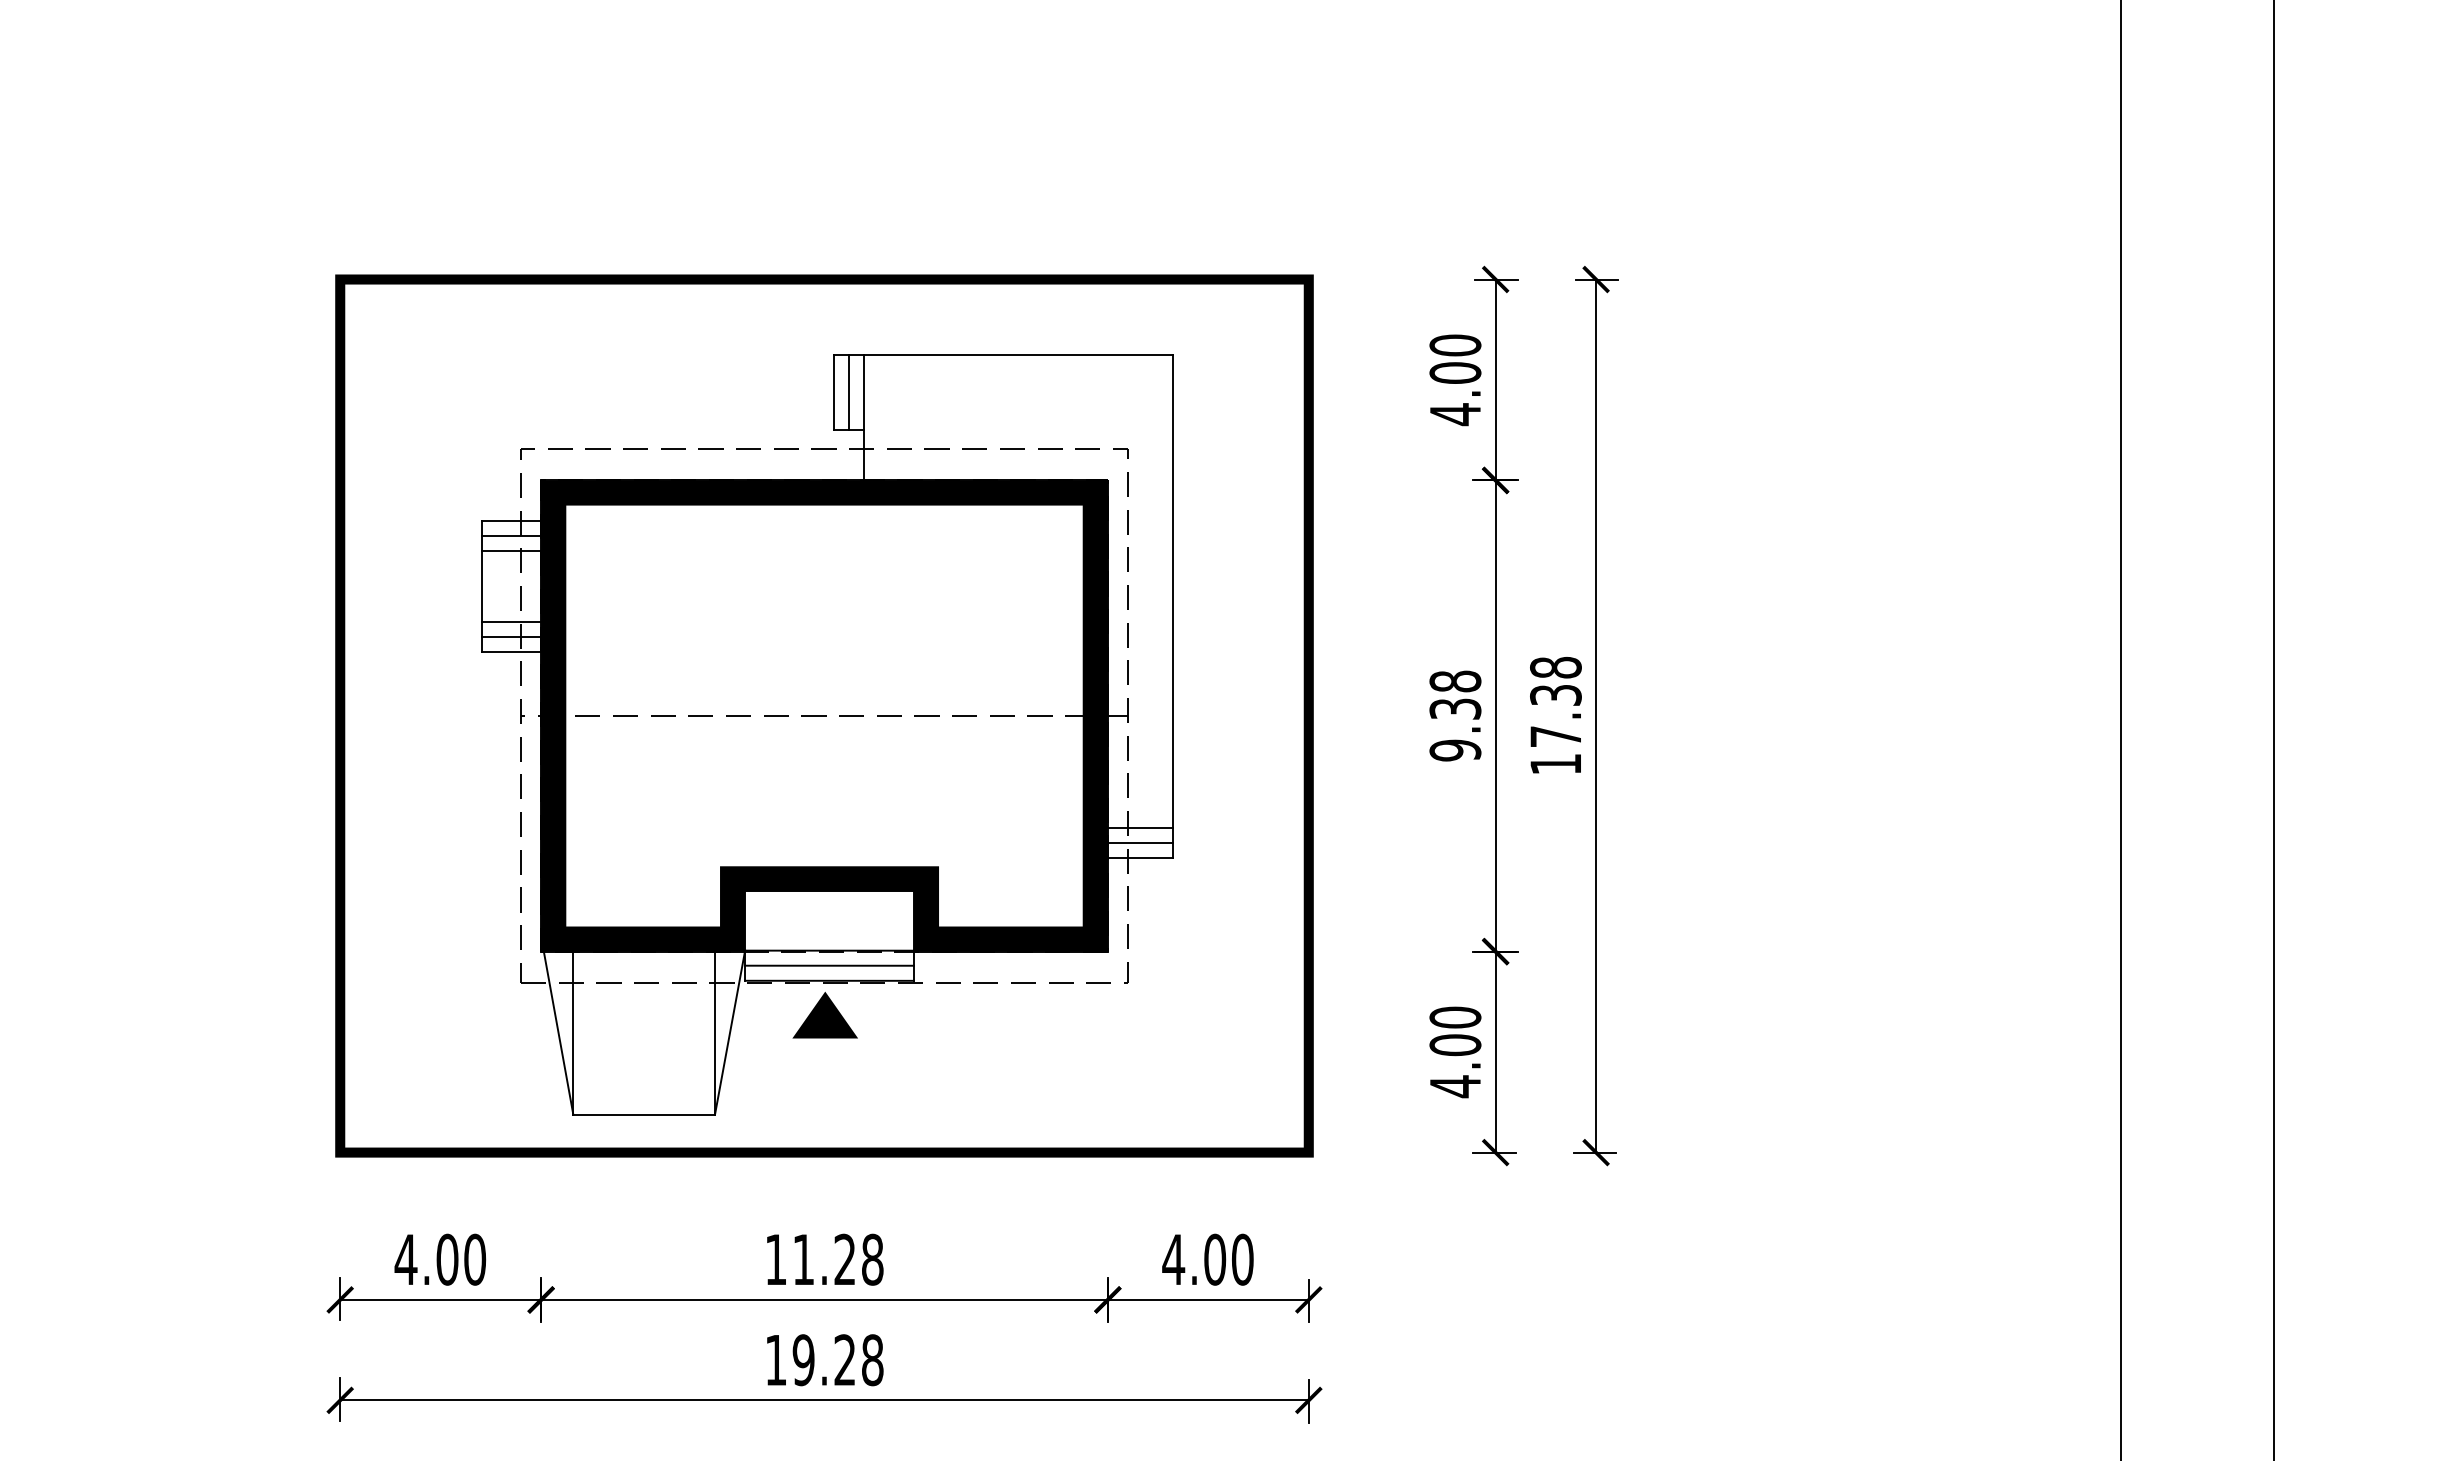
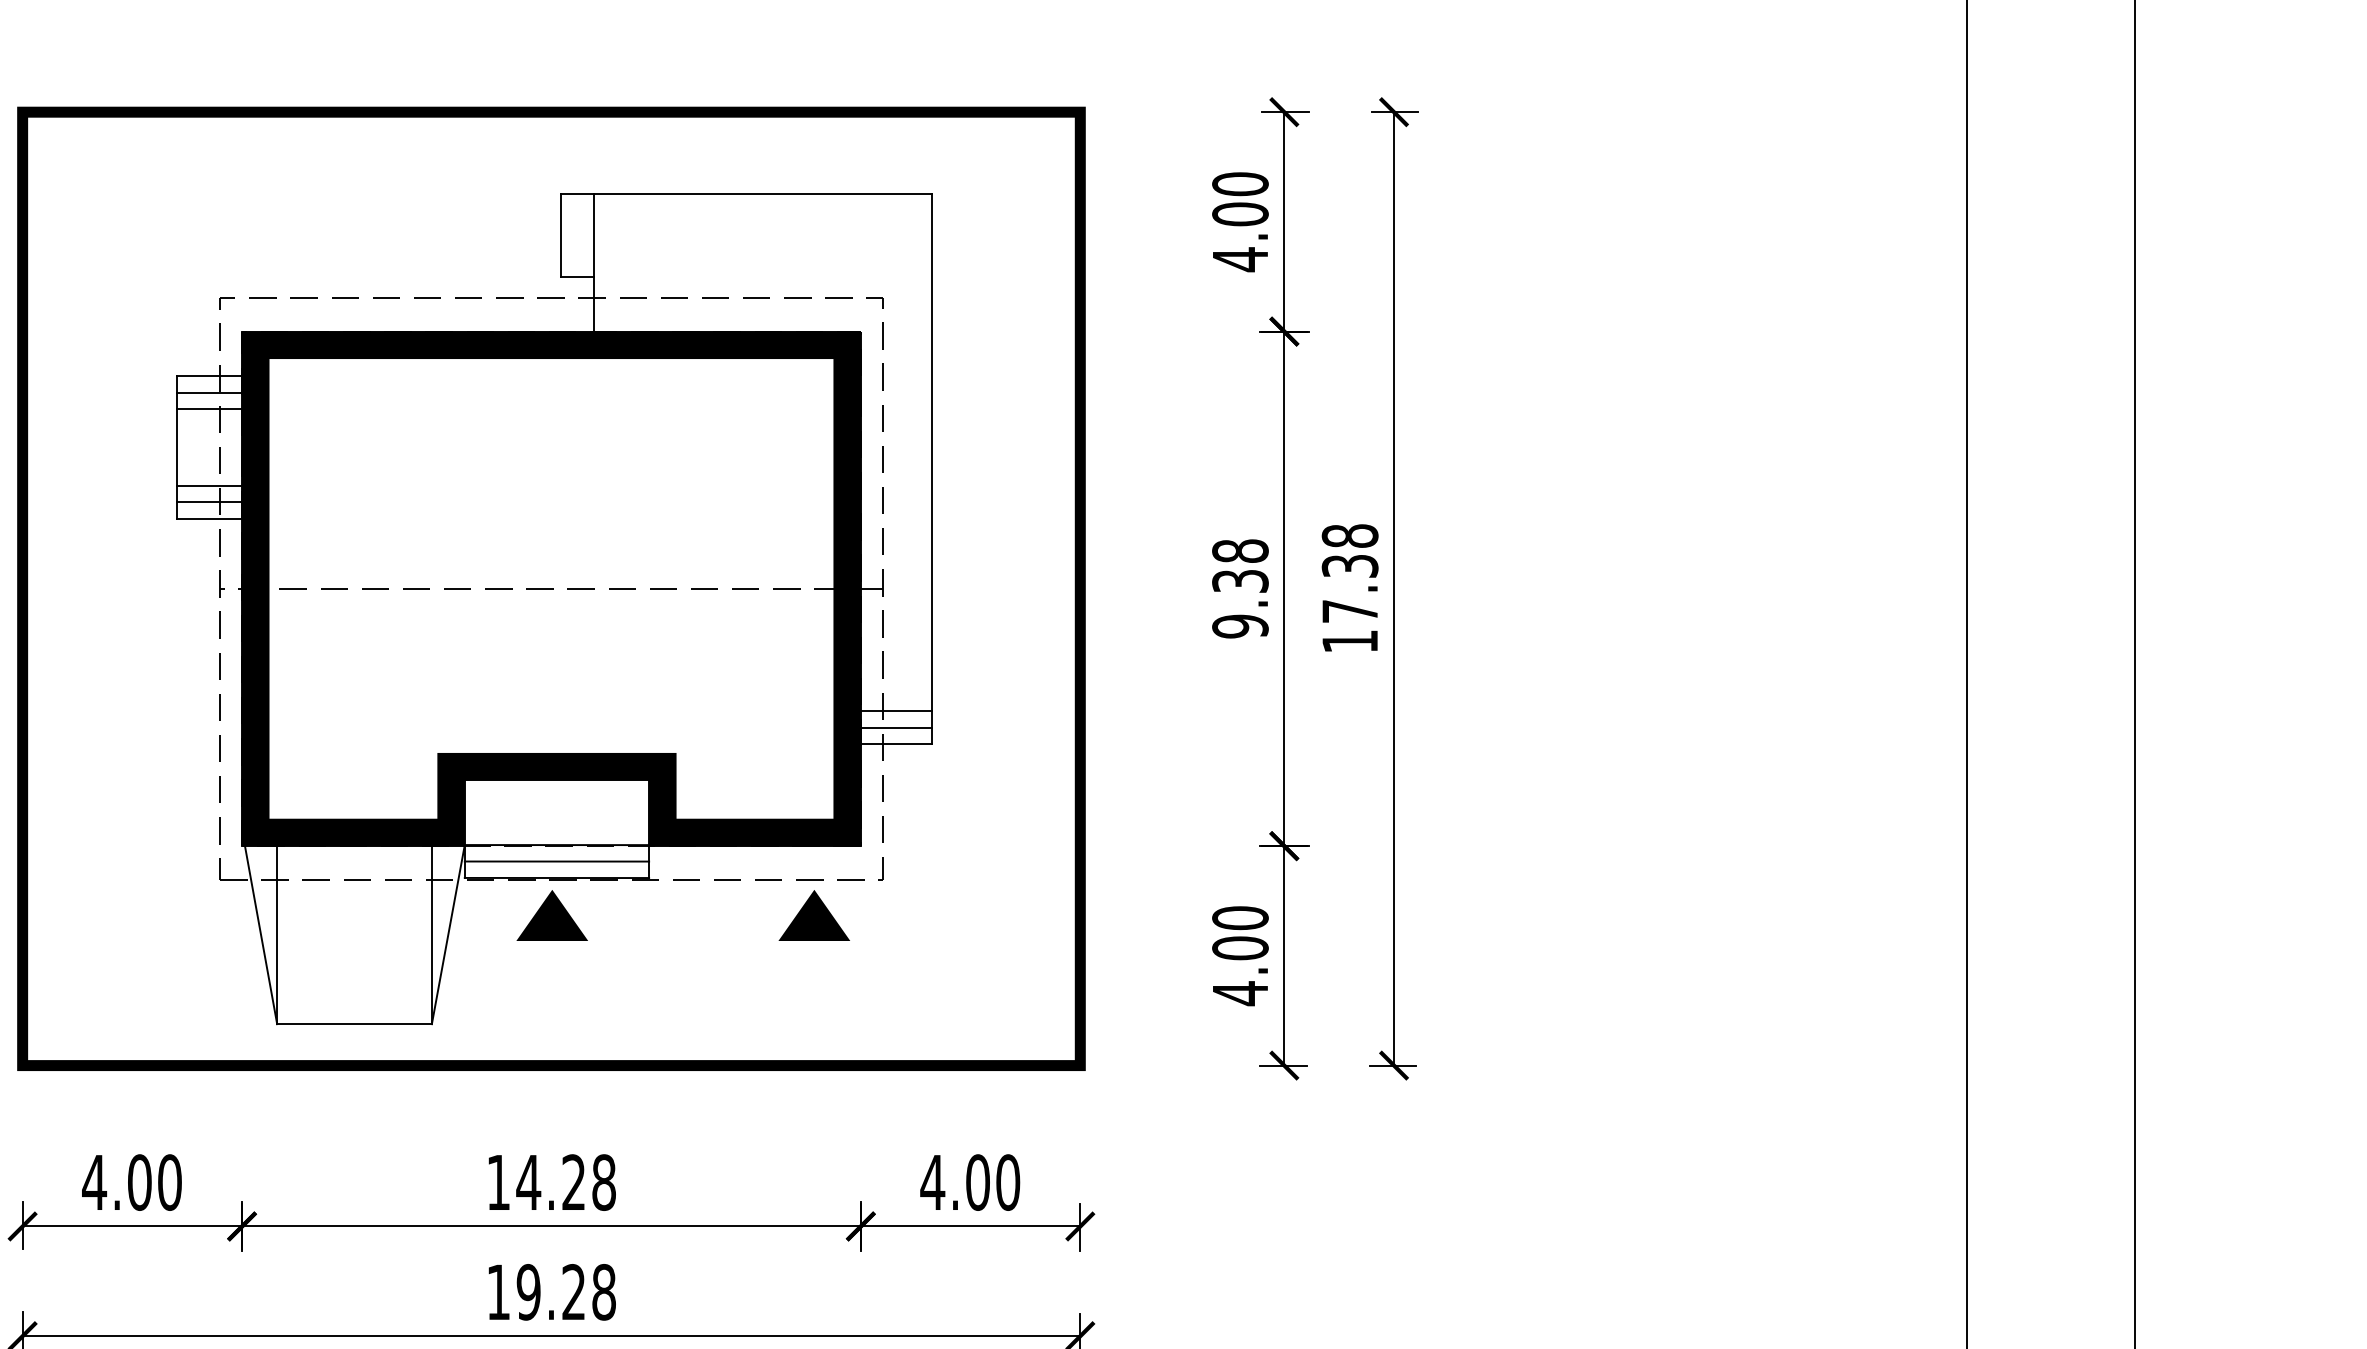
line: (848, 392) -> (577, 235), removed
part: (1064, 1014) -> (813, 914), added
text: (803, 1259) -> (528, 1182), 11.28 -> 14.28

